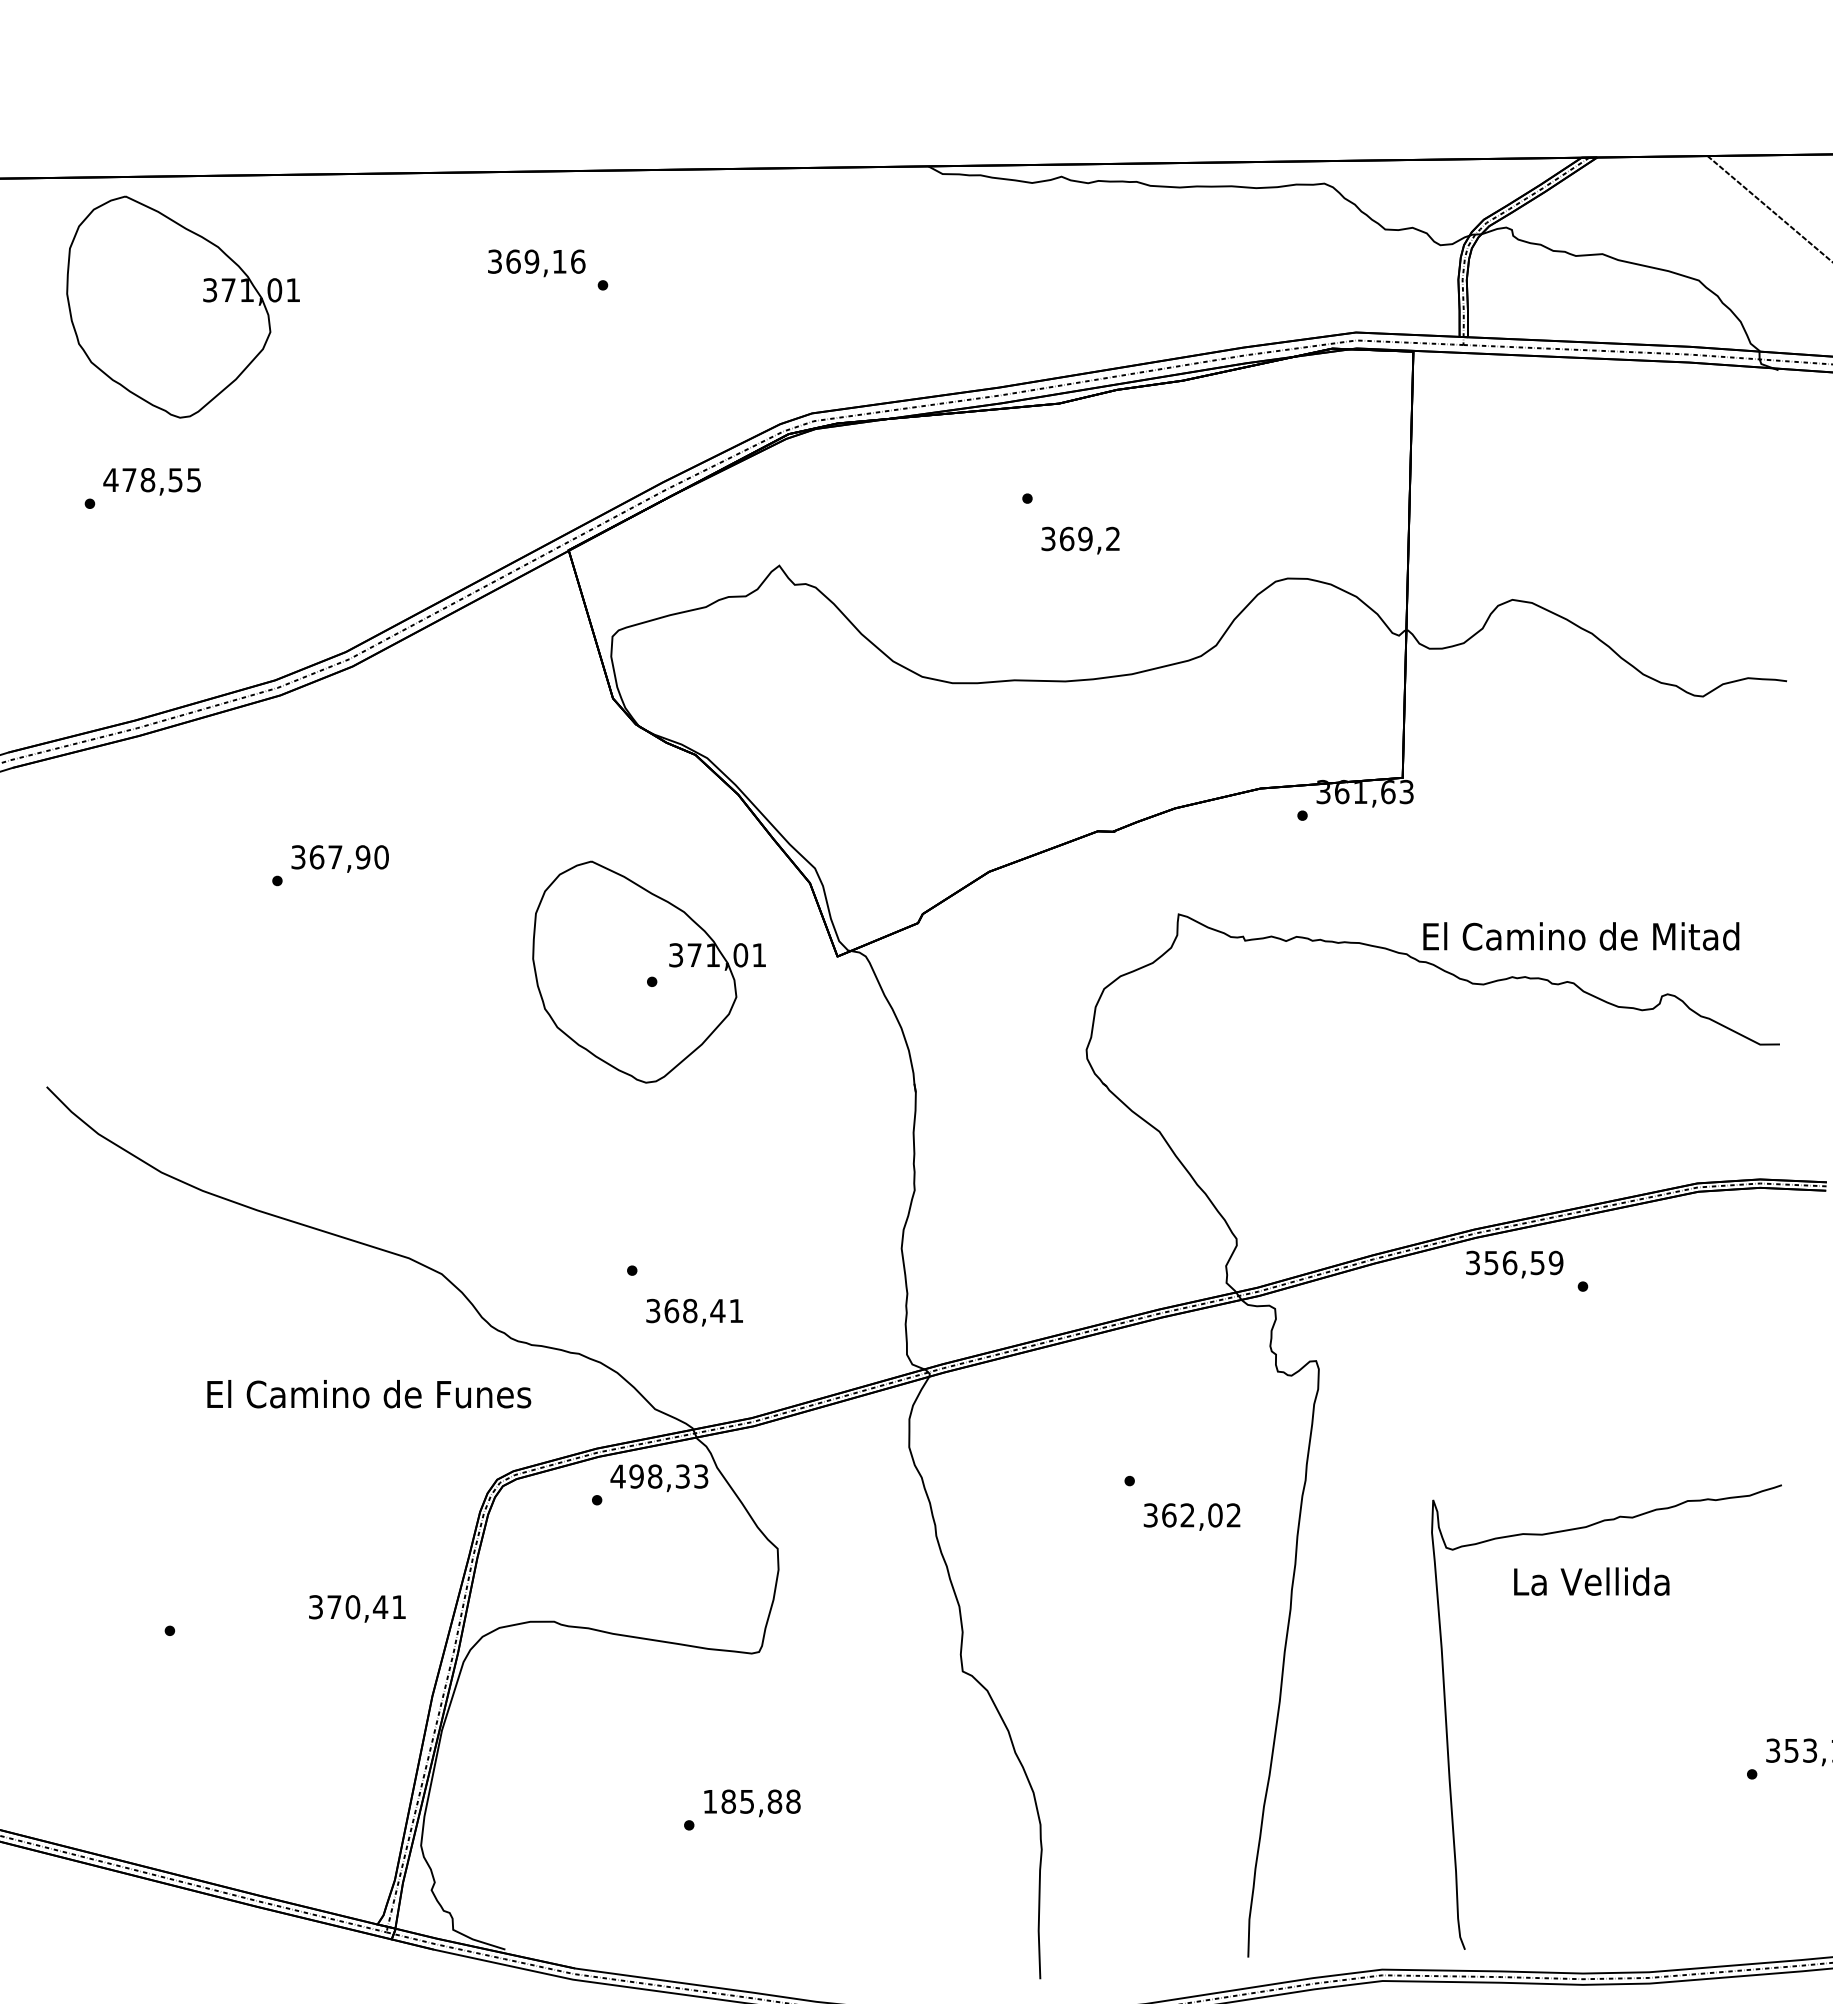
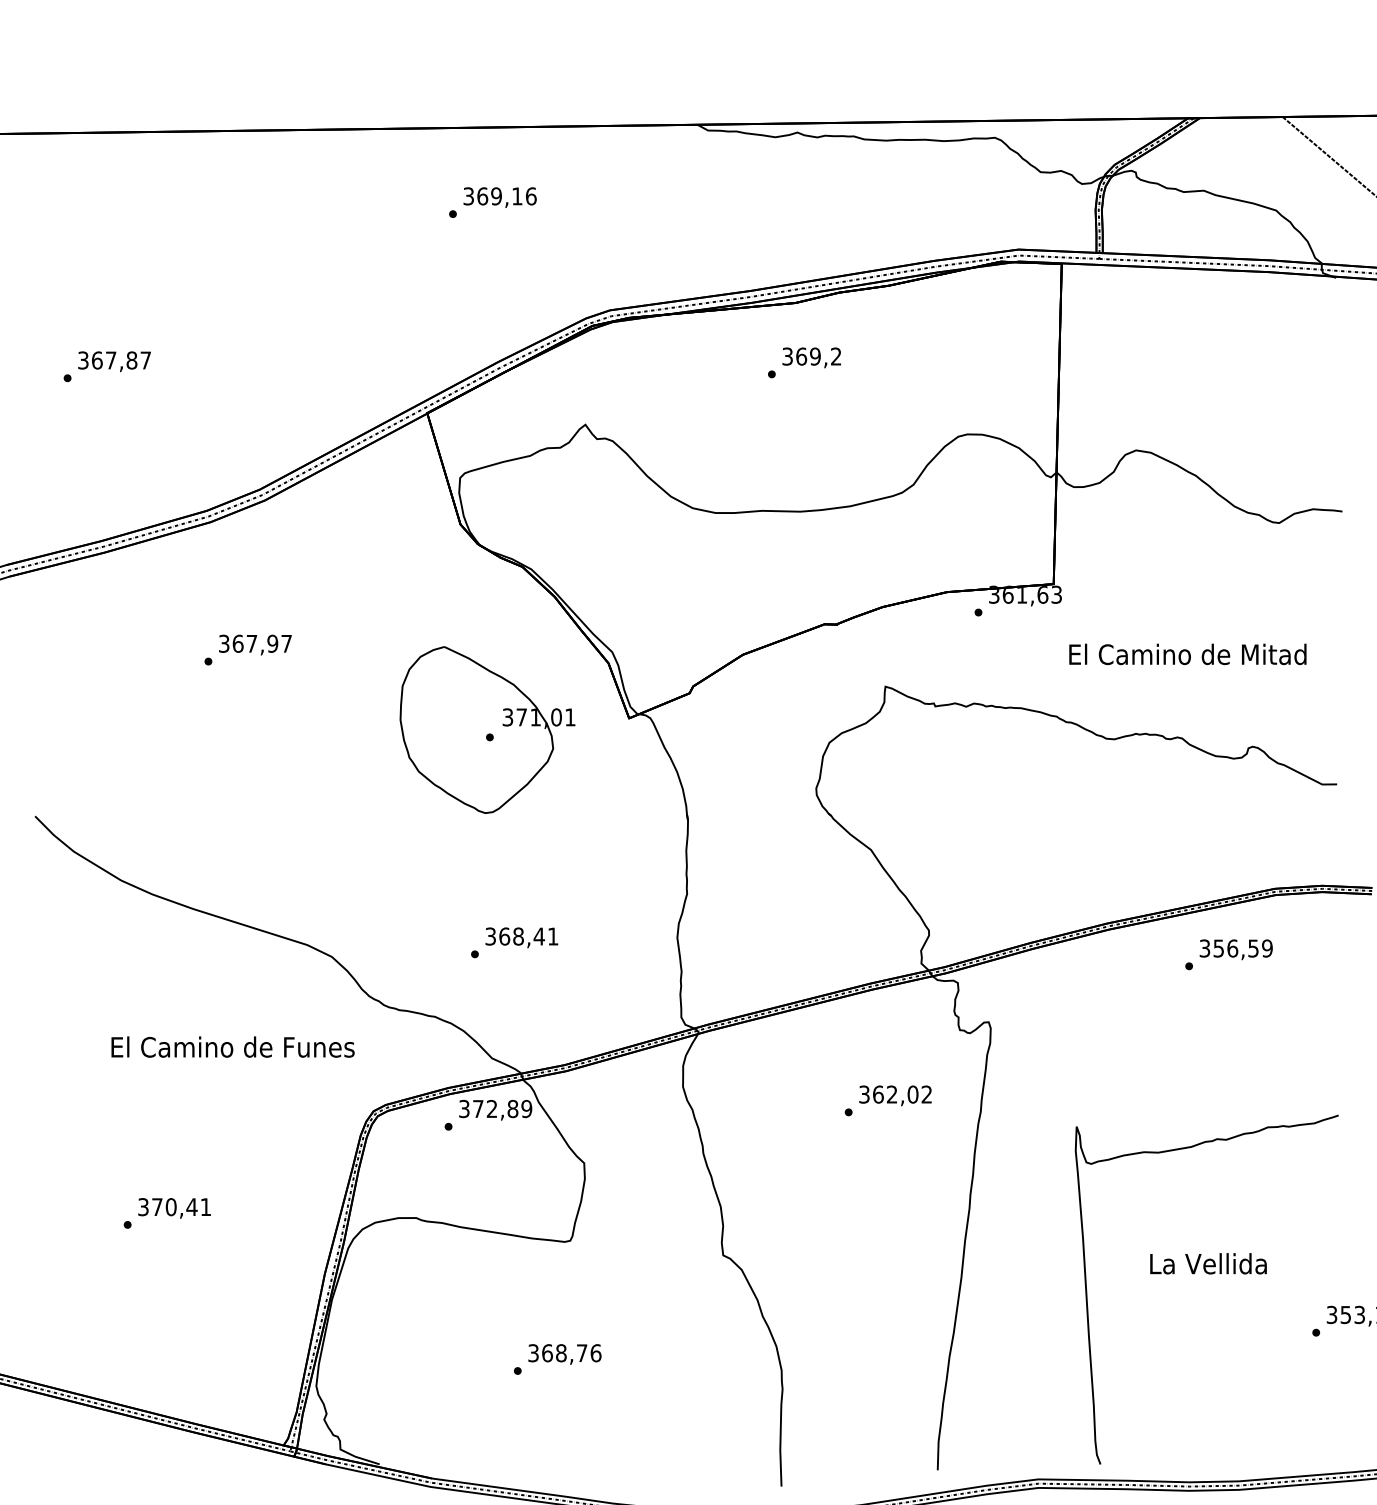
text: (536, 263) -> (499, 197), moved
part: (182, 306) -> (137, 230), removed
text: (151, 480) -> (113, 360), 478,55 -> 367,87
text: (1080, 540) -> (811, 357), moved
text: (381, 857) -> (286, 643), 367,90 -> 367,97
text: (1581, 936) -> (1188, 654), moved
text: (1514, 1264) -> (1236, 949), moved
text: (694, 1312) -> (521, 937), moved
text: (369, 1394) -> (233, 1047), moved
text: (659, 1476) -> (495, 1108), 498,33 -> 372,89
text: (1191, 1516) -> (895, 1095), moved
text: (1591, 1581) -> (1208, 1263), moved
text: (357, 1608) -> (174, 1208), moved
text: (751, 1801) -> (564, 1353), 185,88 -> 368,76

